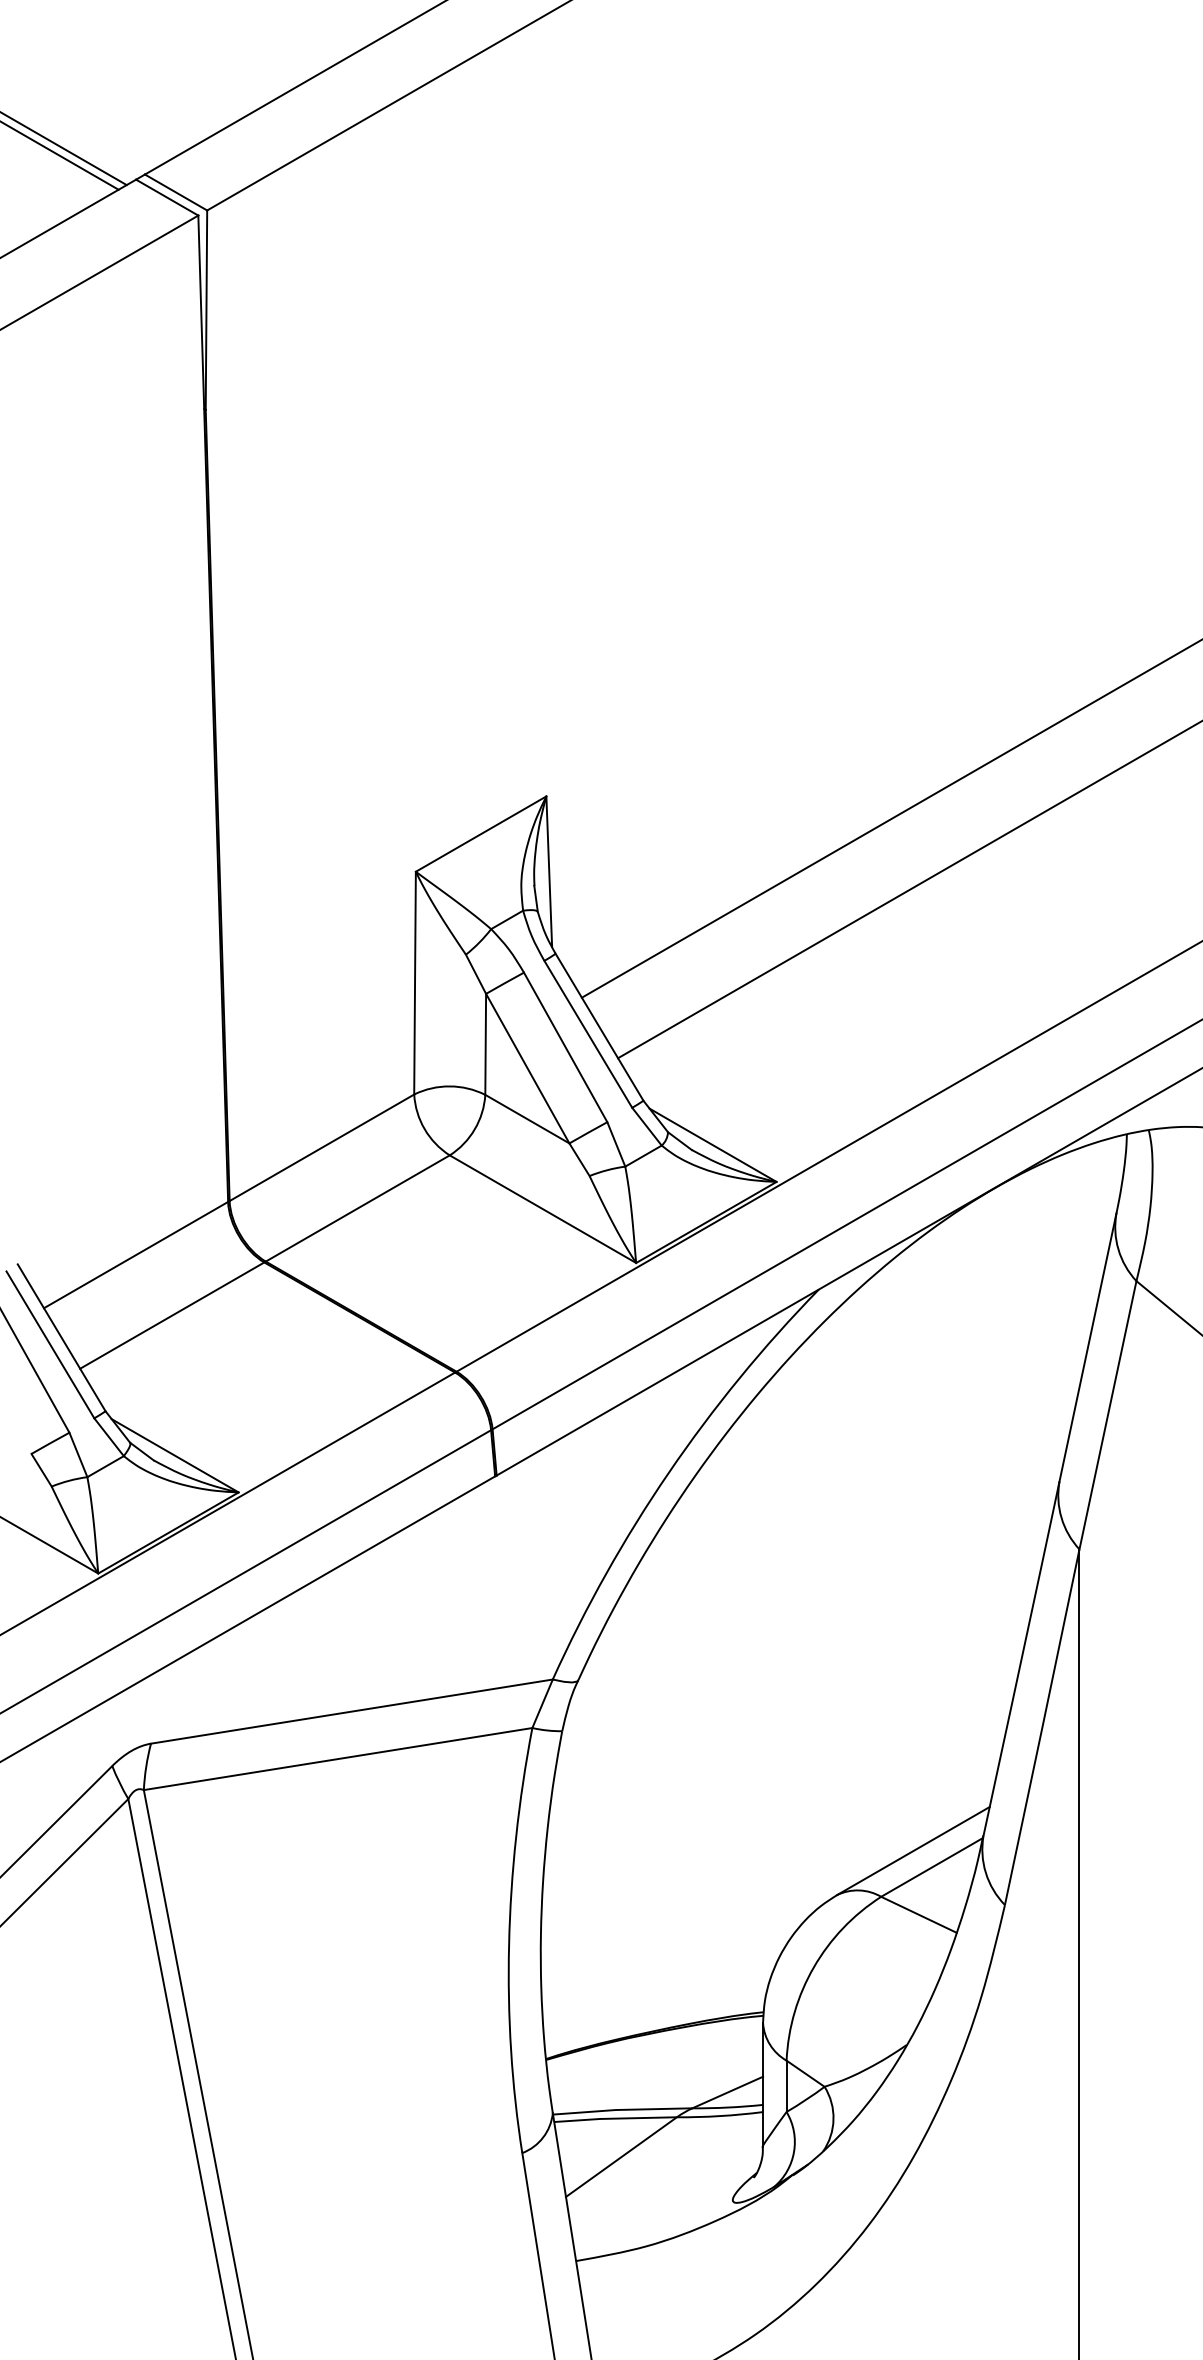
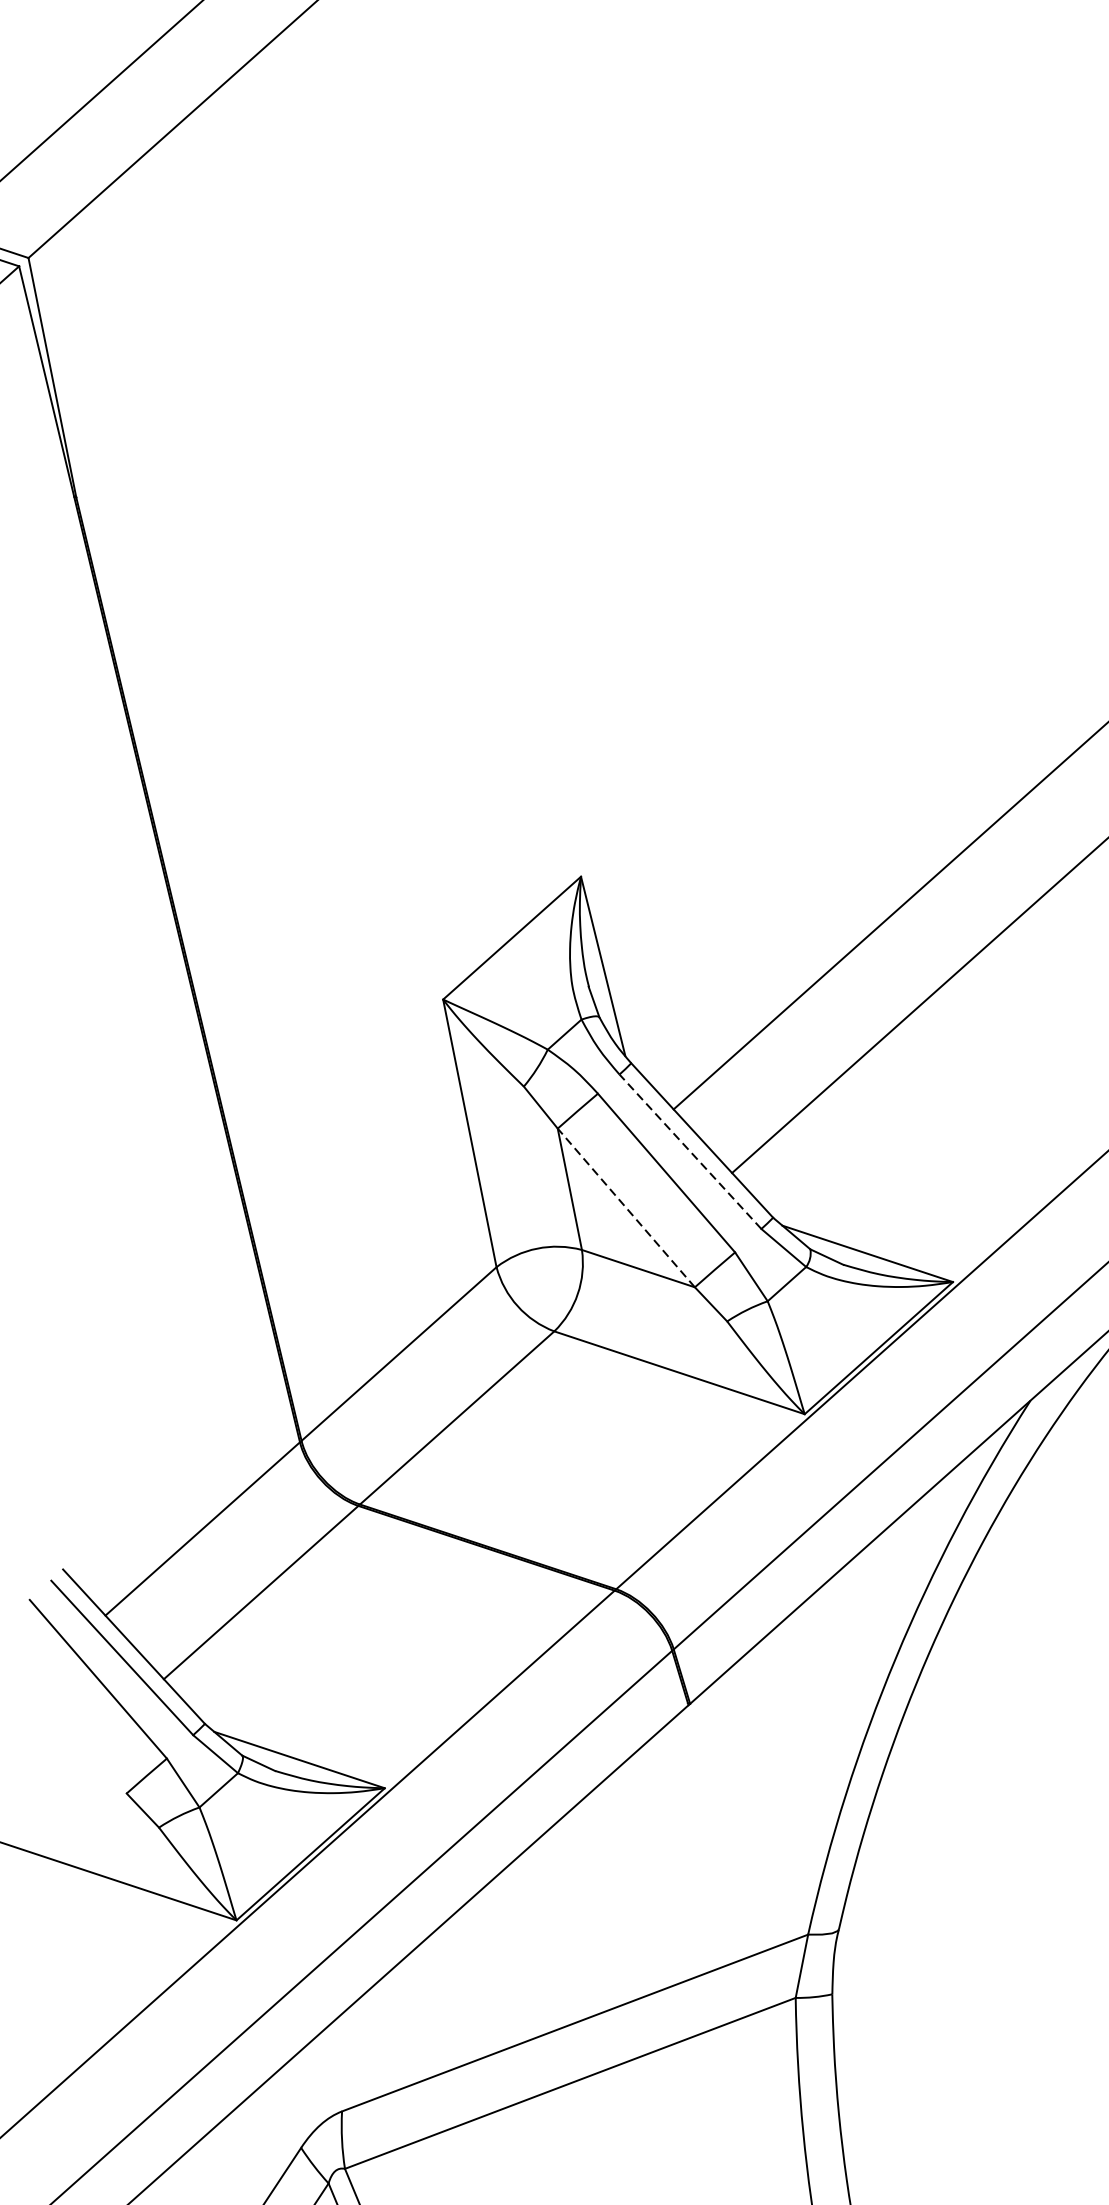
line: (588, 1034) -> (690, 1151), solid -> dashed
line: (527, 1068) -> (625, 1207), solid -> dashed

